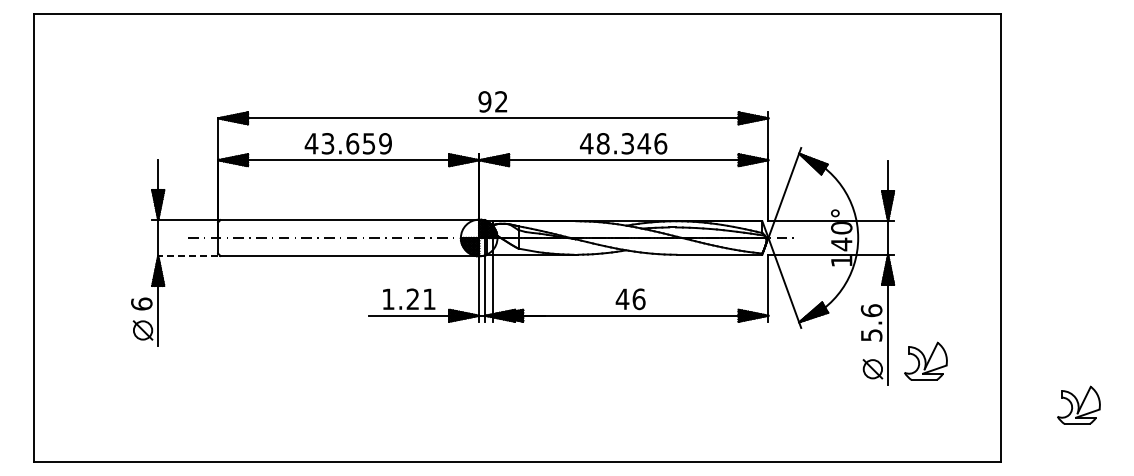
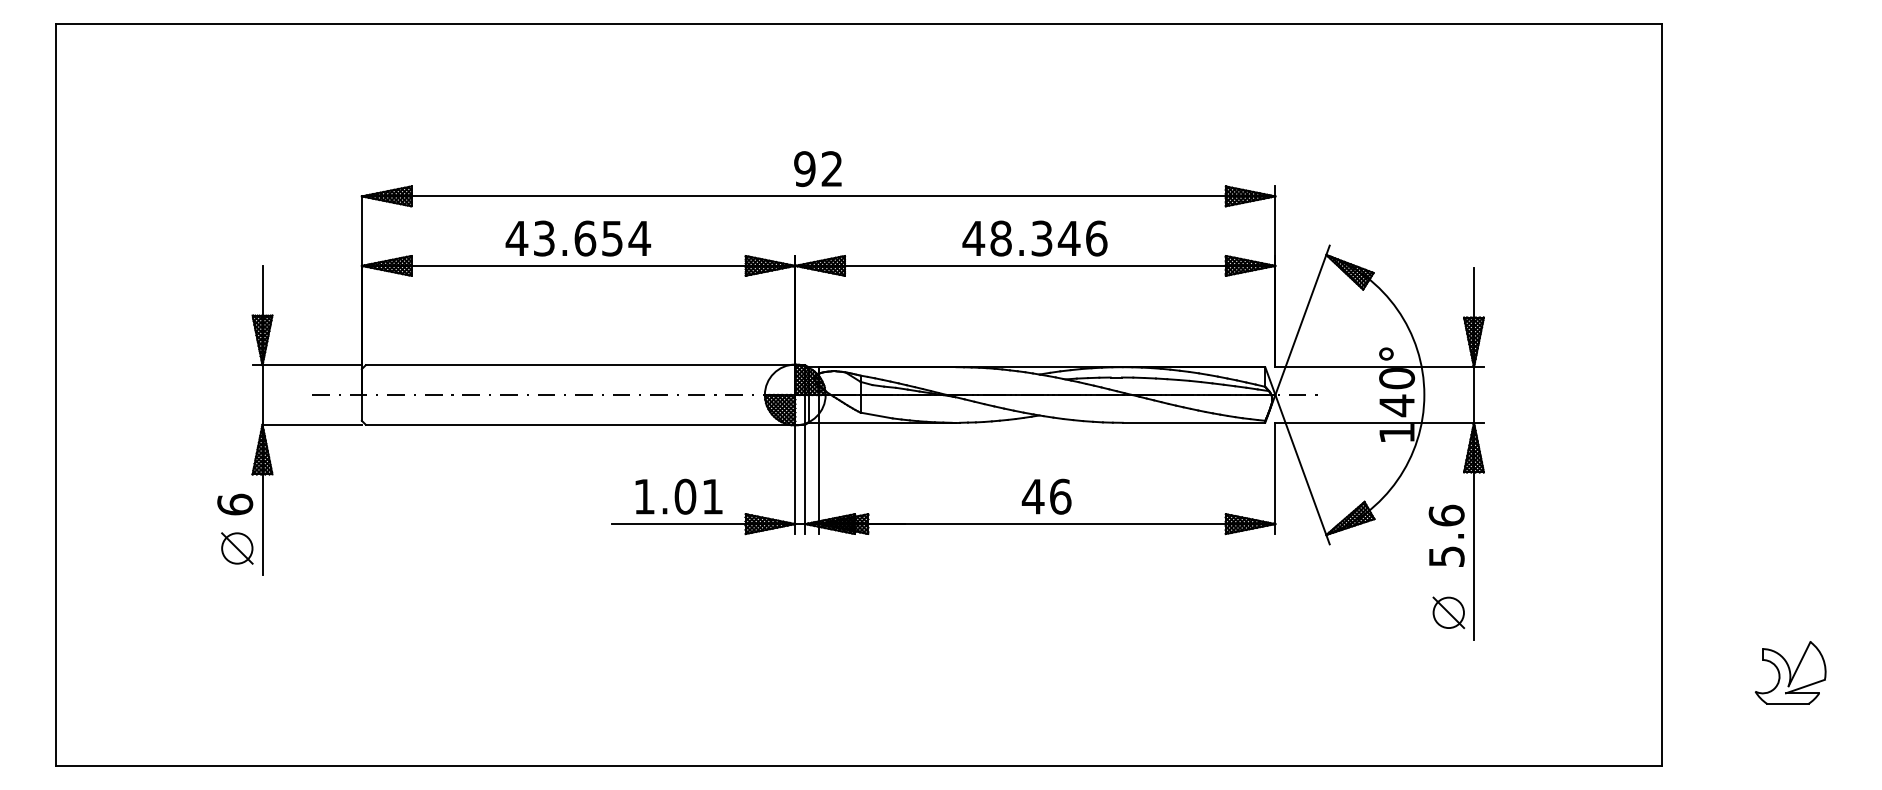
text: (385, 143) -> (639, 238), 43.659 -> 43.654
line: (188, 255) -> (312, 424), dashed -> solid
text: (412, 299) -> (684, 497), 1.21 -> 1.01
part: (925, 360) -> (1536, 598), removed

